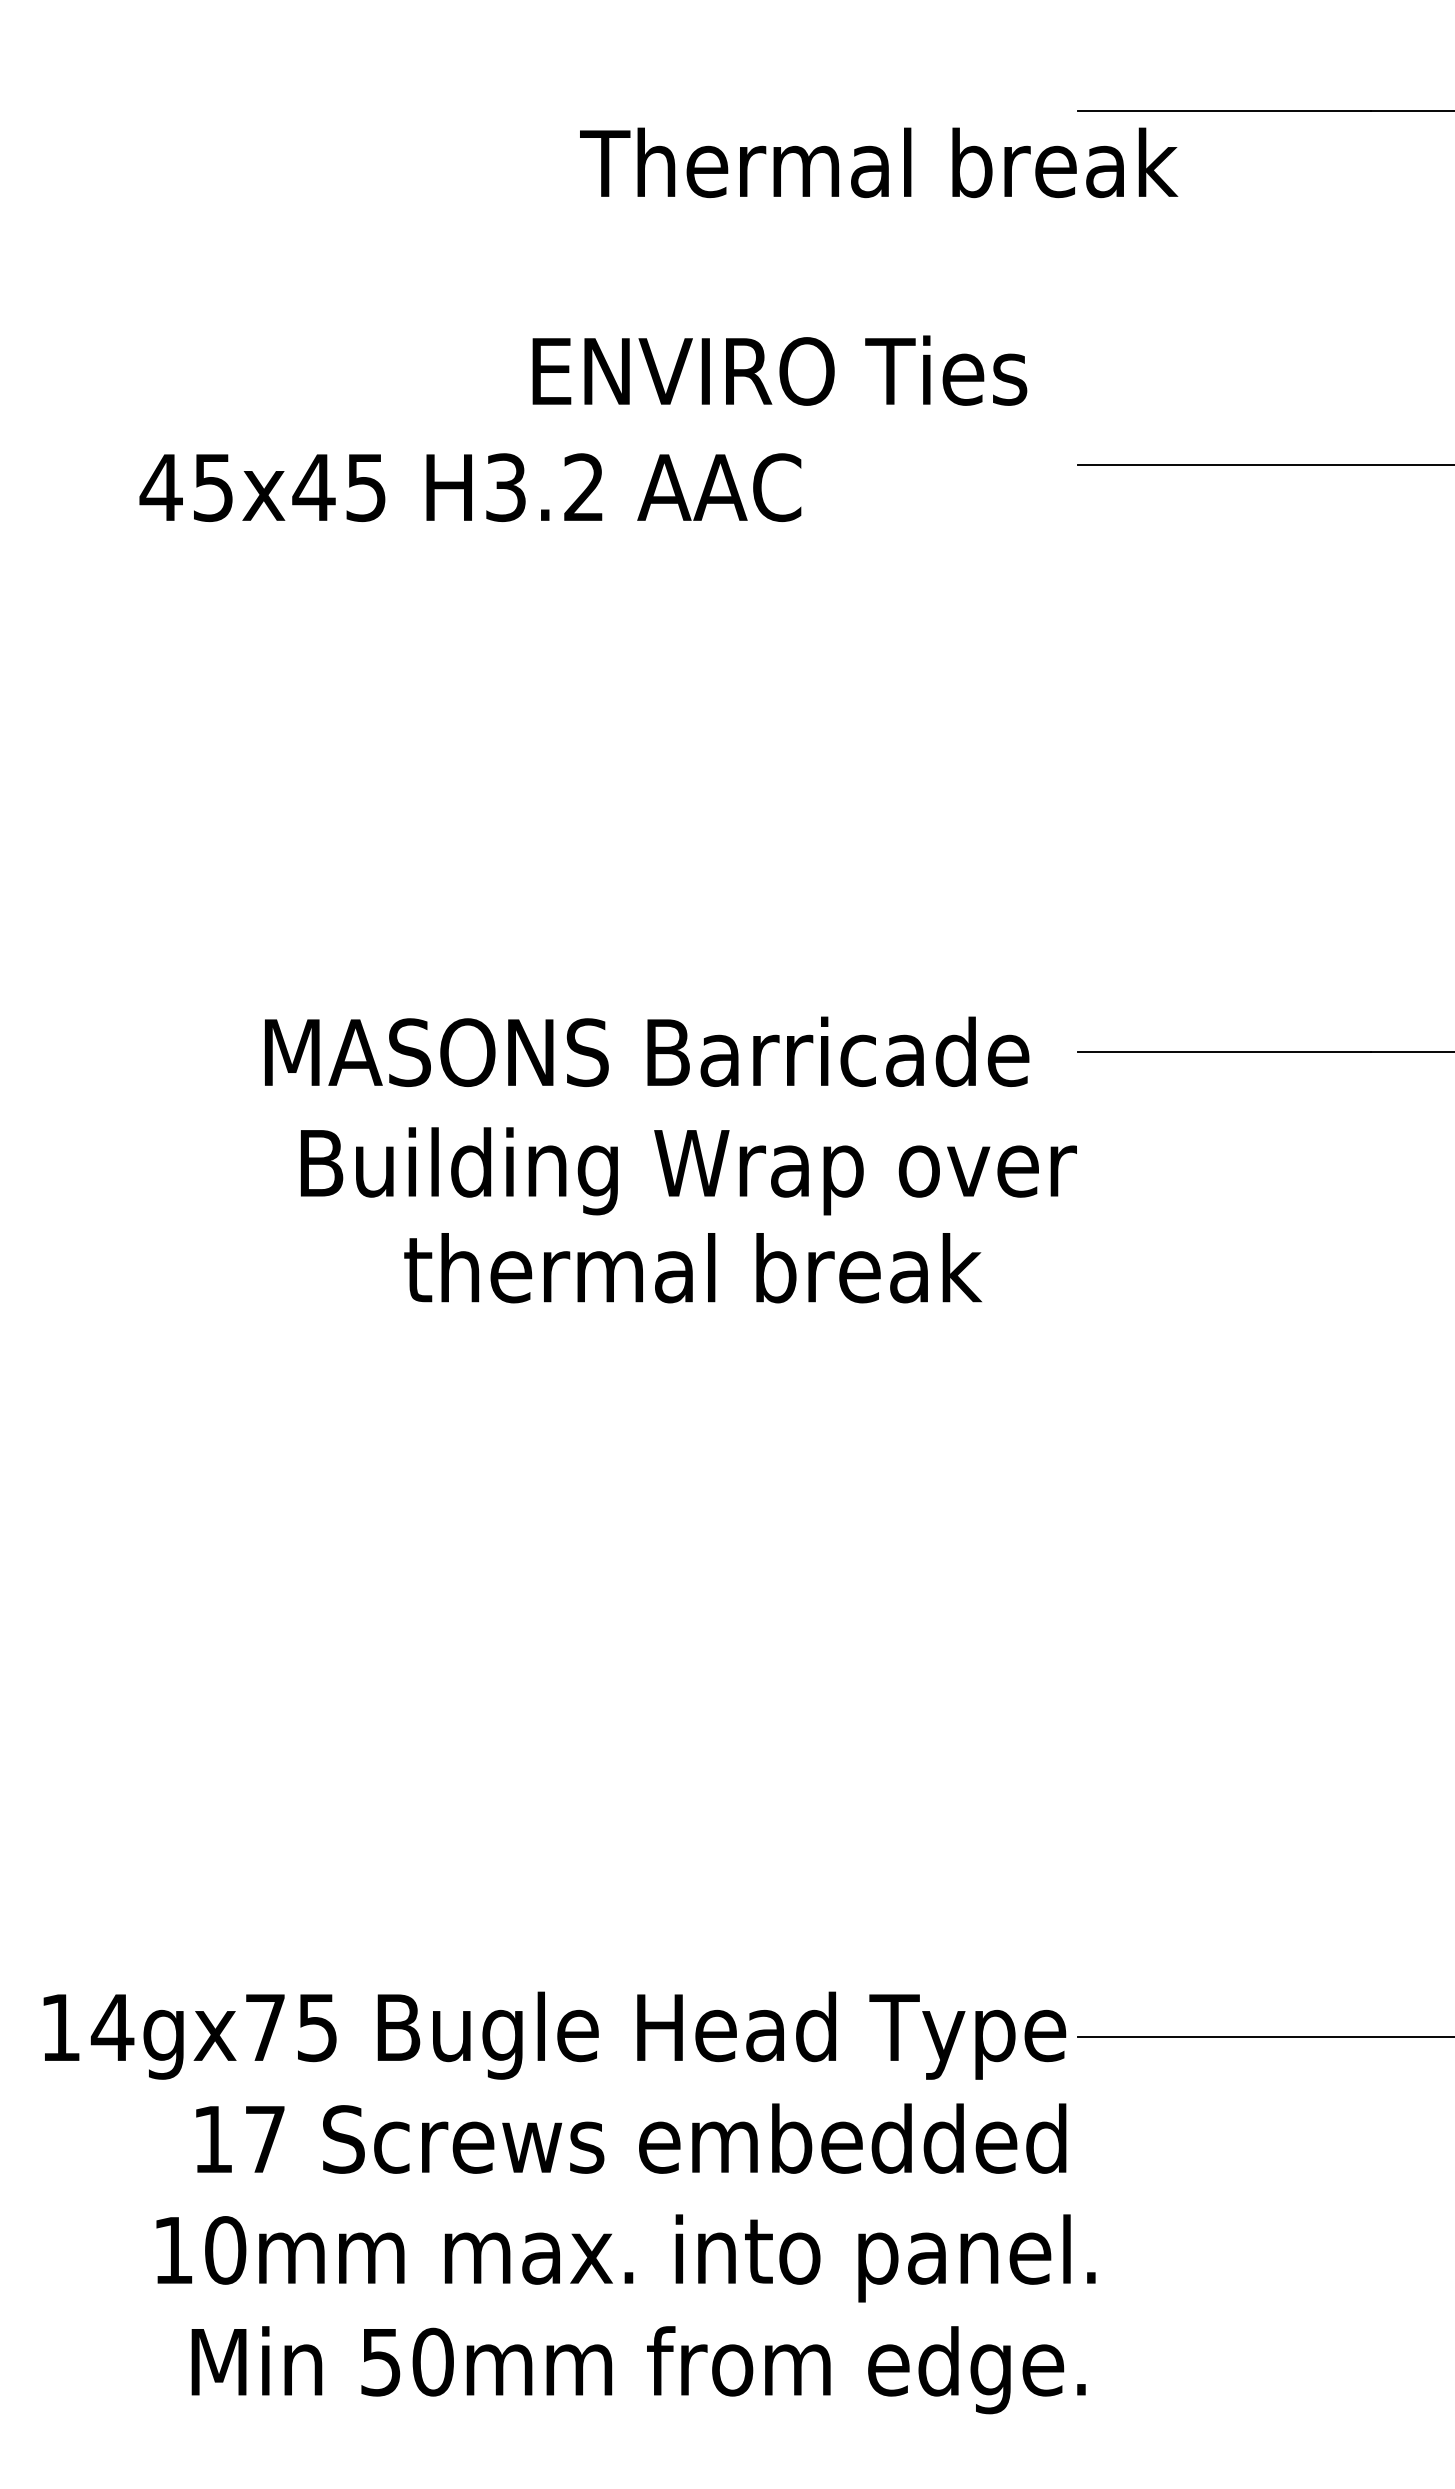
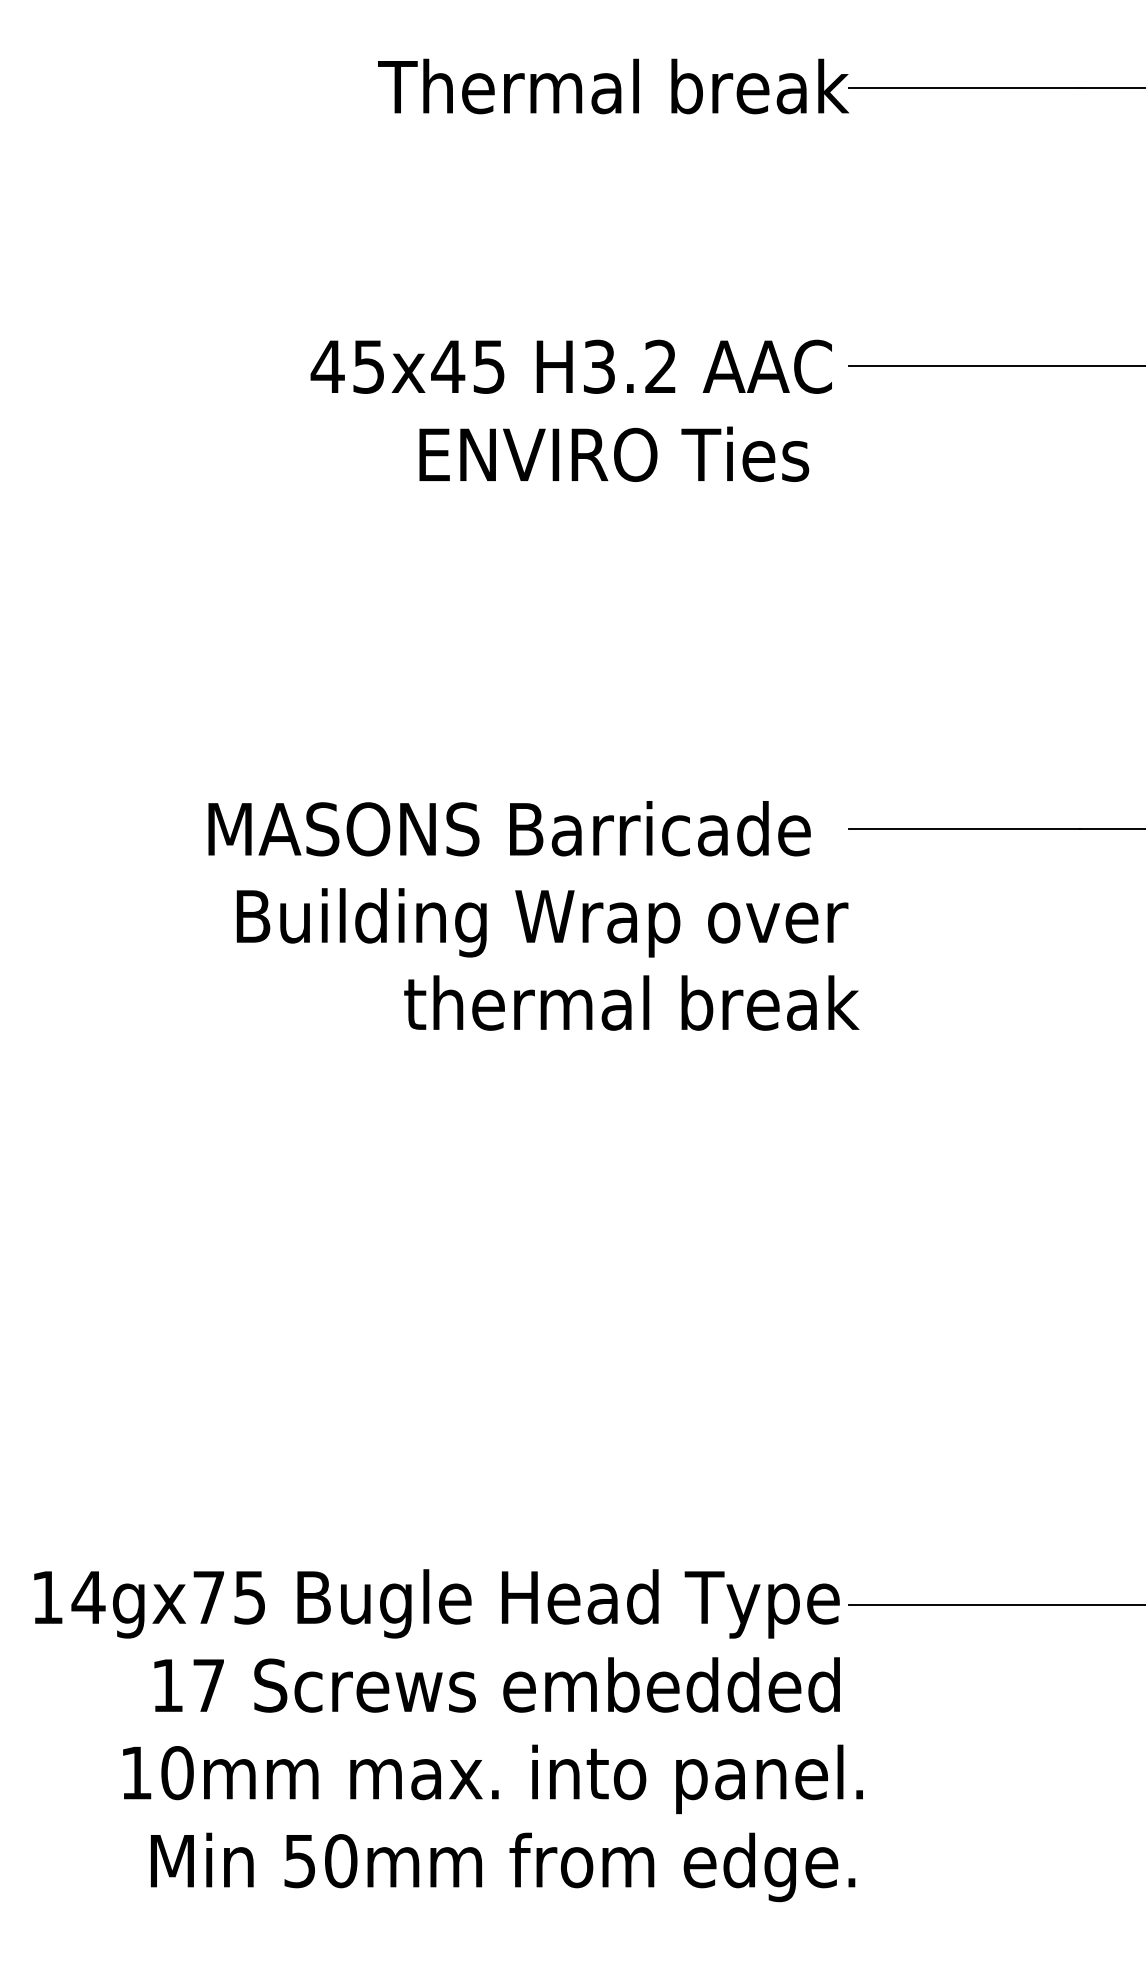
text: (879, 162) -> (613, 86), moved
text: (779, 370) -> (613, 454), moved
text: (470, 487) -> (571, 366), moved
text: (692, 1268) -> (631, 1003), moved

